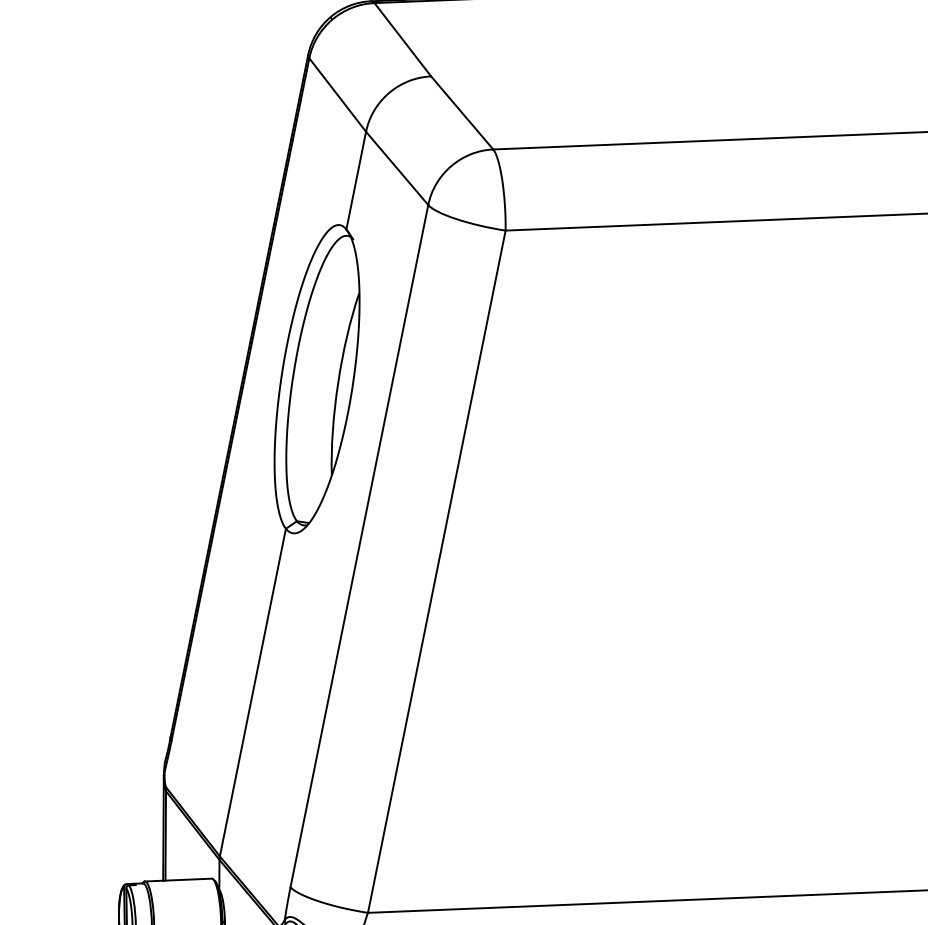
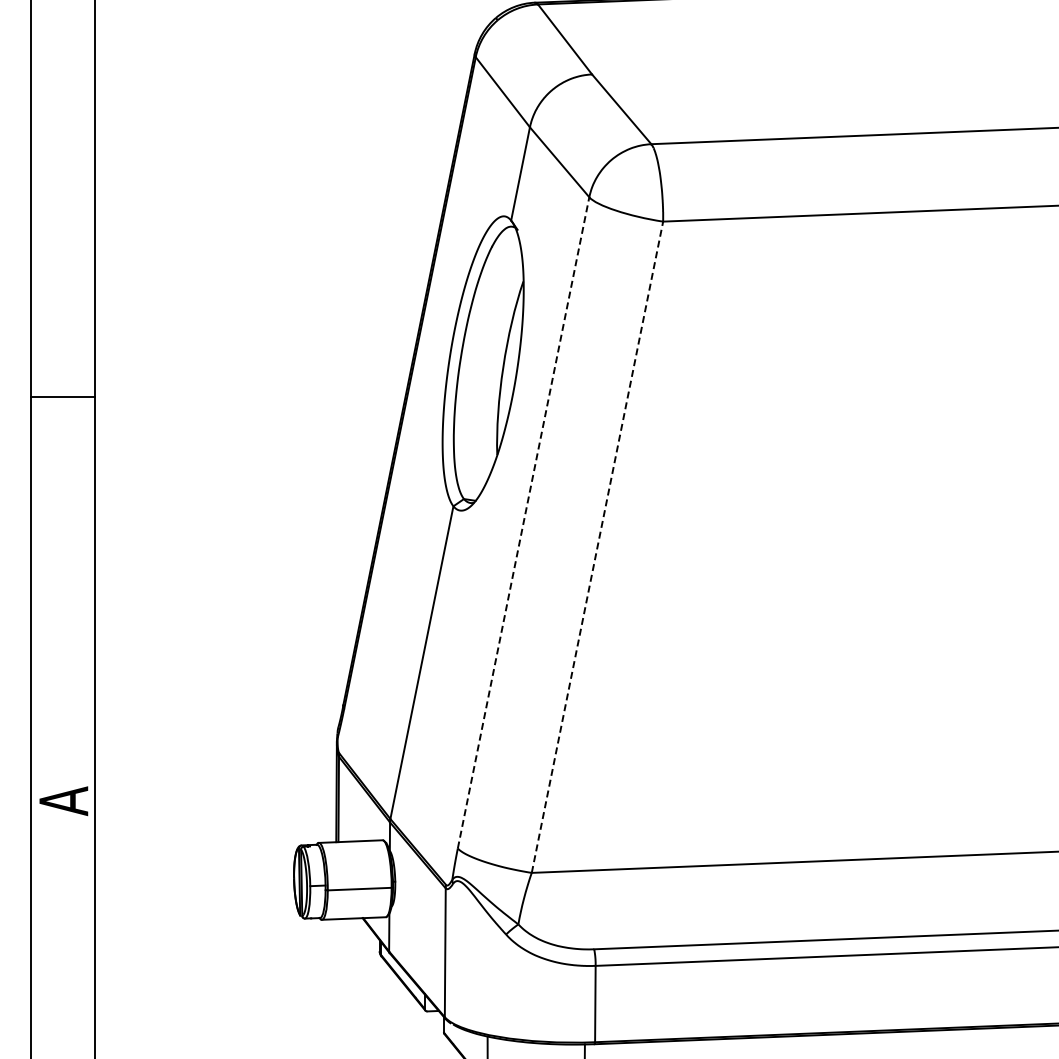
line: (359, 545) -> (523, 522), solid -> dashed
line: (436, 570) -> (597, 546), solid -> dashed

